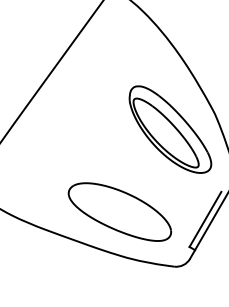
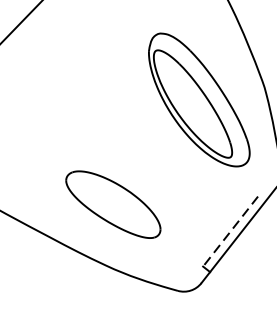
part: (119, 211) -> (112, 203), size x0.7
line: (205, 219) -> (230, 231), solid -> dashed

